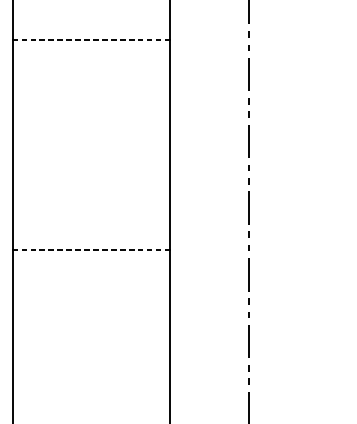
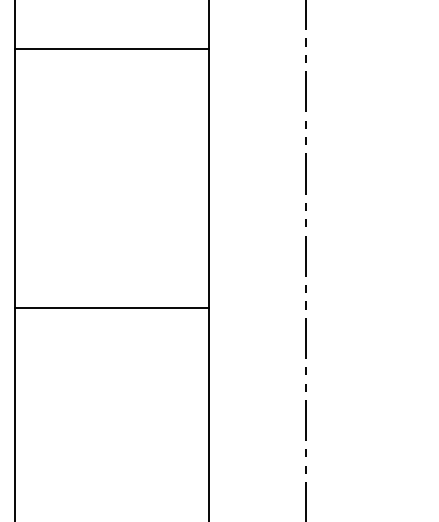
line: (90, 40) -> (111, 49), dashed -> solid
line: (90, 250) -> (111, 308), dashed -> solid

